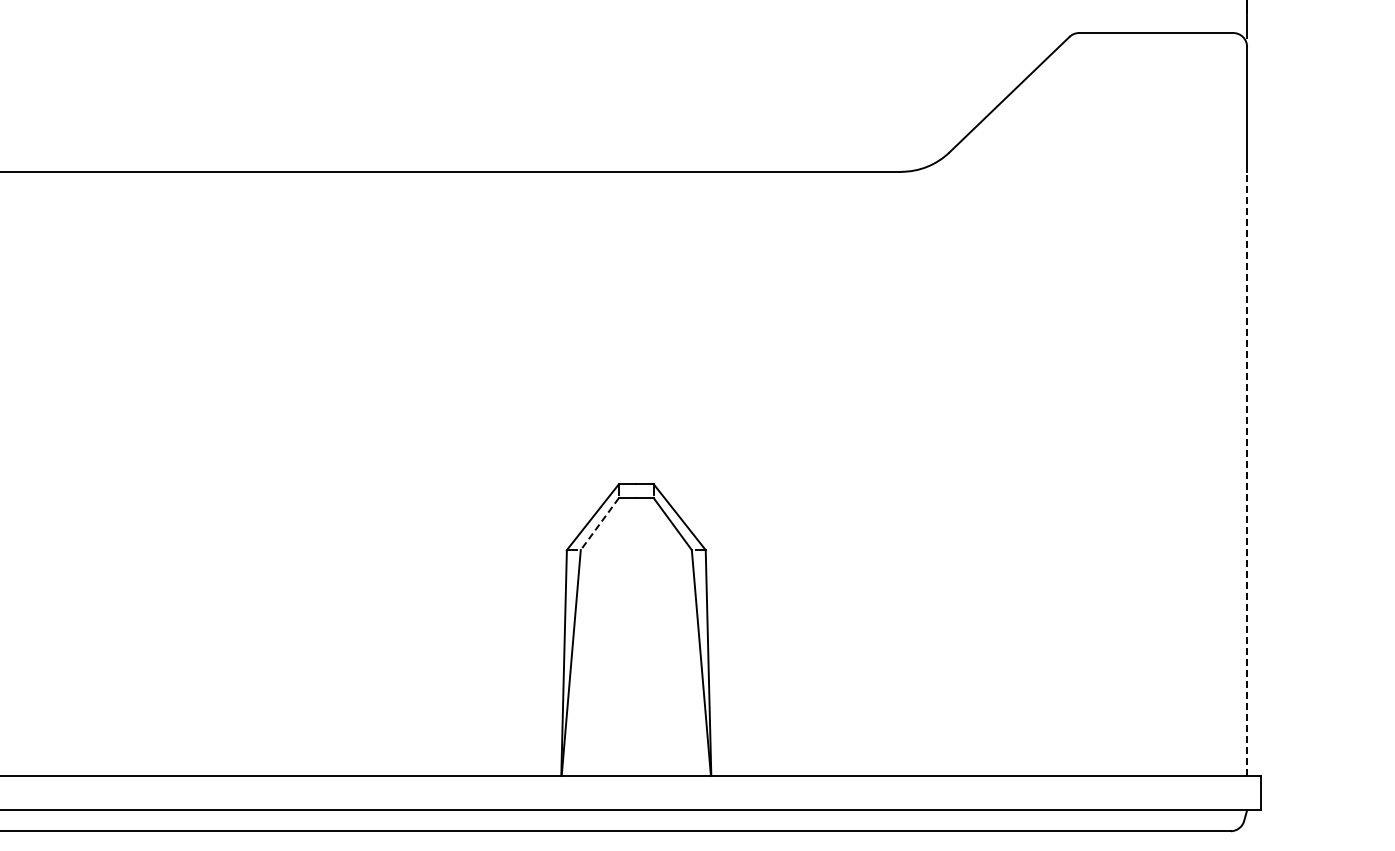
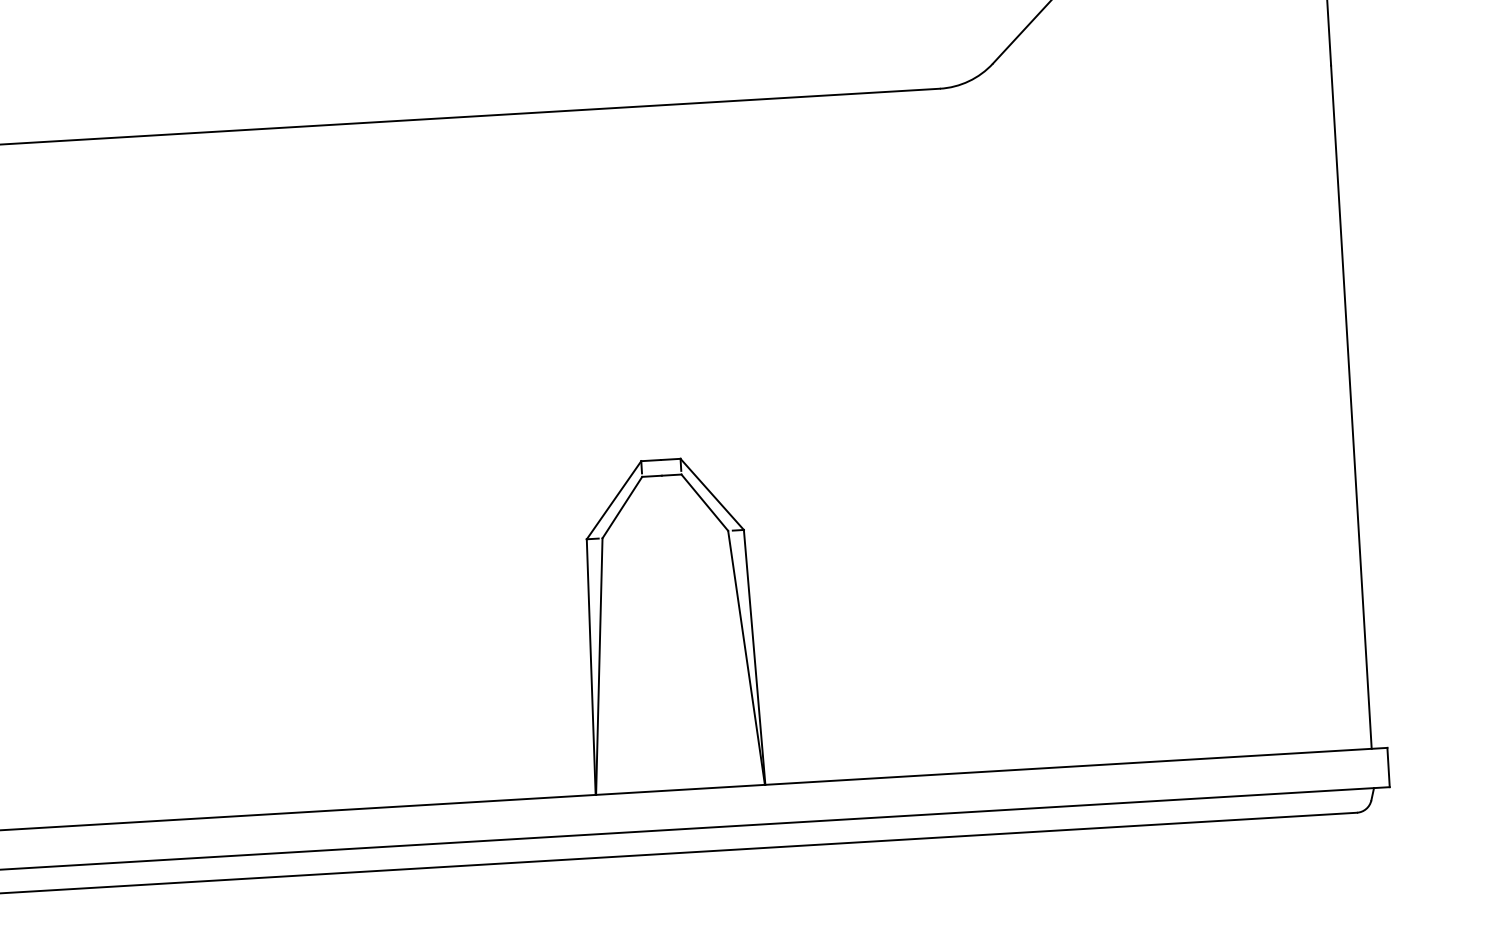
line: (1247, 473) -> (1351, 406), dashed -> solid
line: (599, 524) -> (621, 508), dashed -> solid

